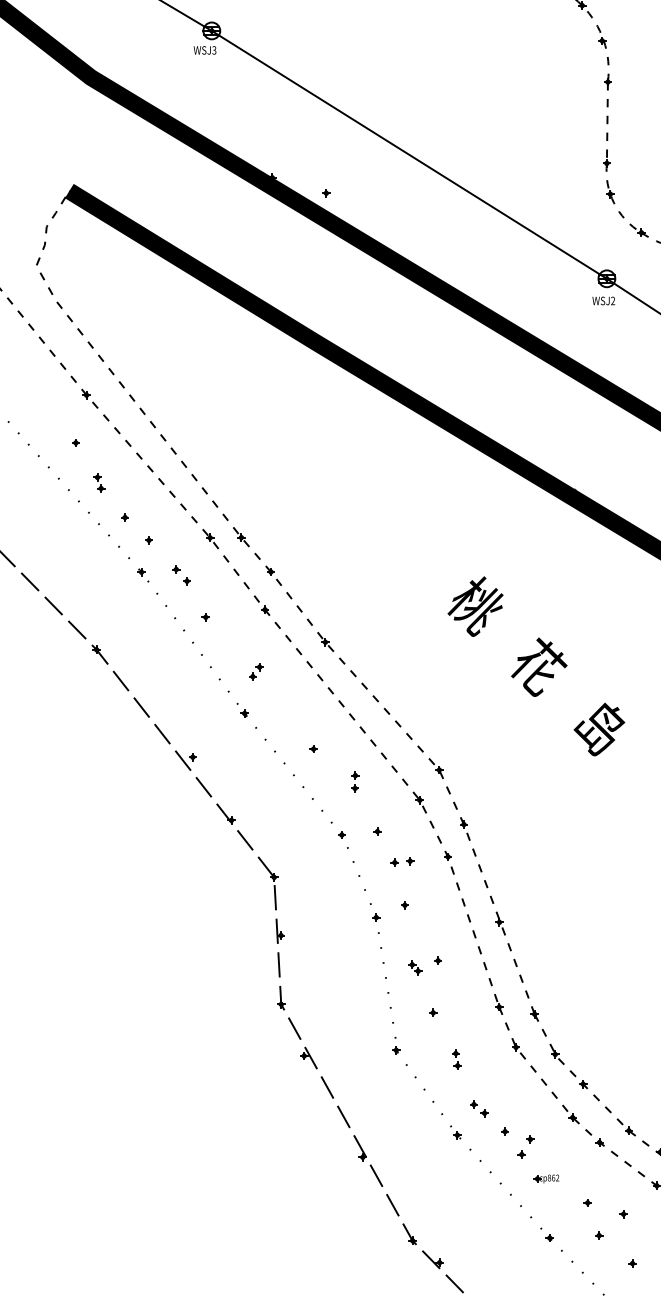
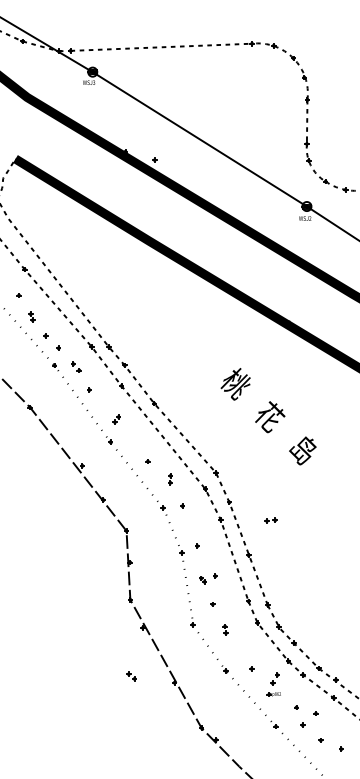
part: (401, 861) -> (270, 520), moved
part: (478, 1108) -> (131, 676), moved
part: (524, 1145) -> (274, 678), moved

